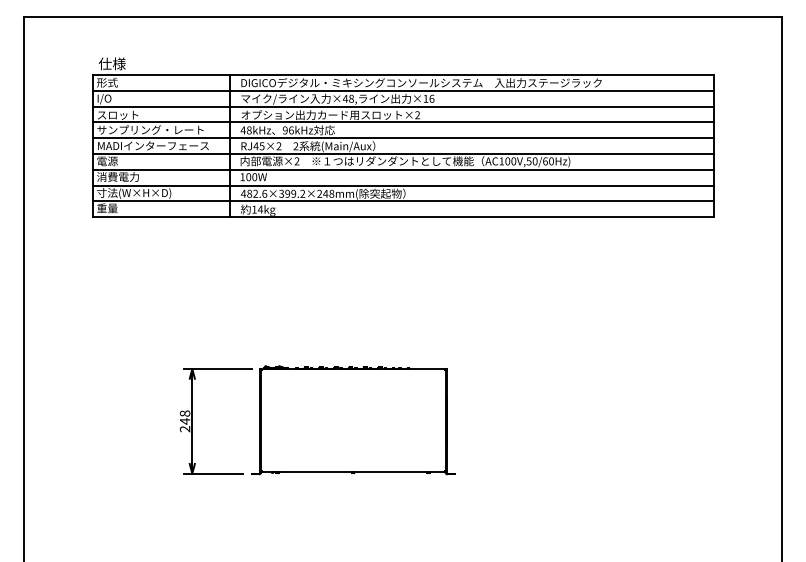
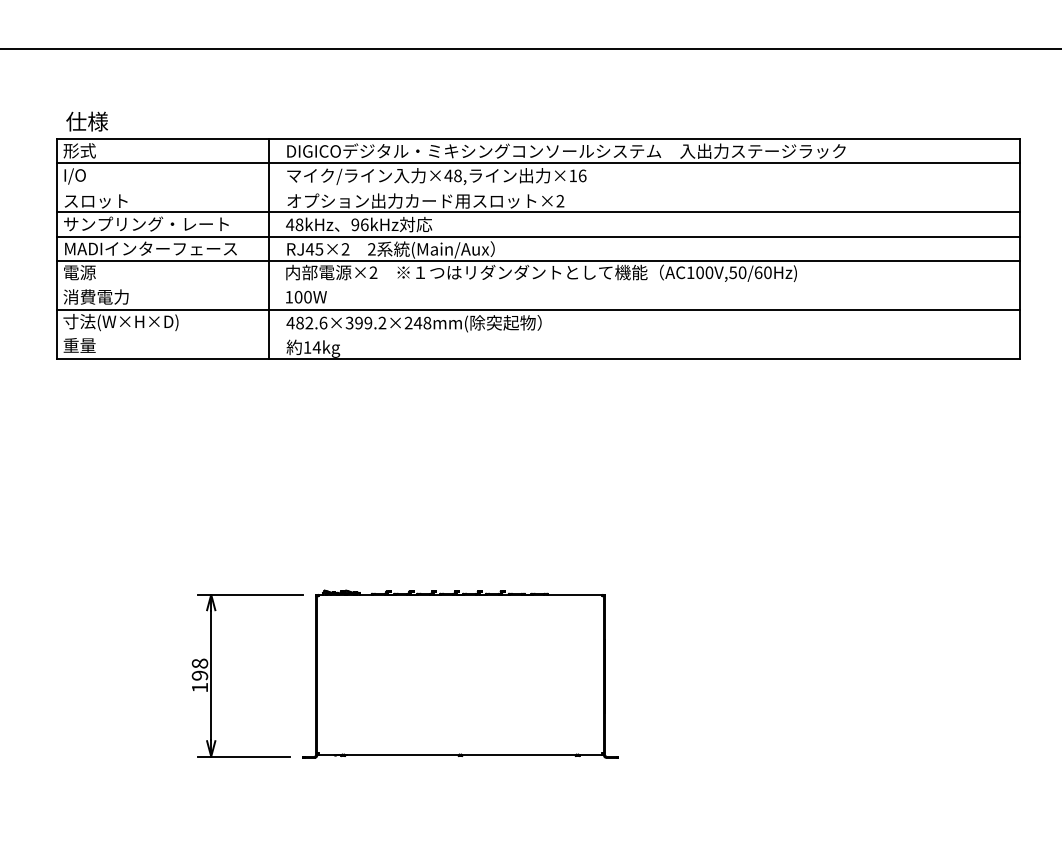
line: (403, 106) -> (538, 187), removed
line: (403, 169) -> (538, 285), removed
line: (403, 201) -> (538, 334), removed
text: (184, 425) -> (199, 682), 248 -> 198

